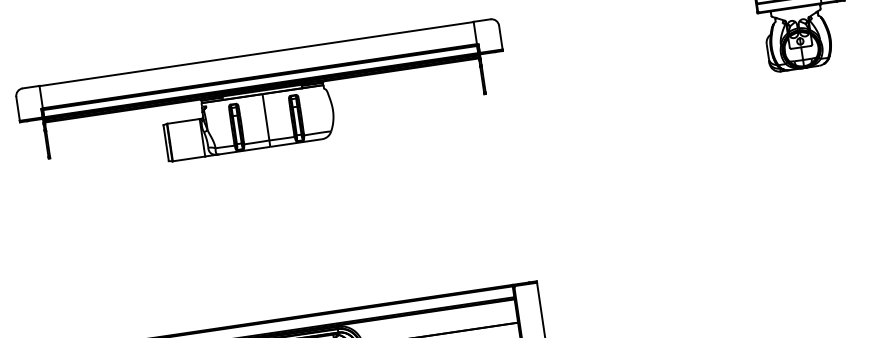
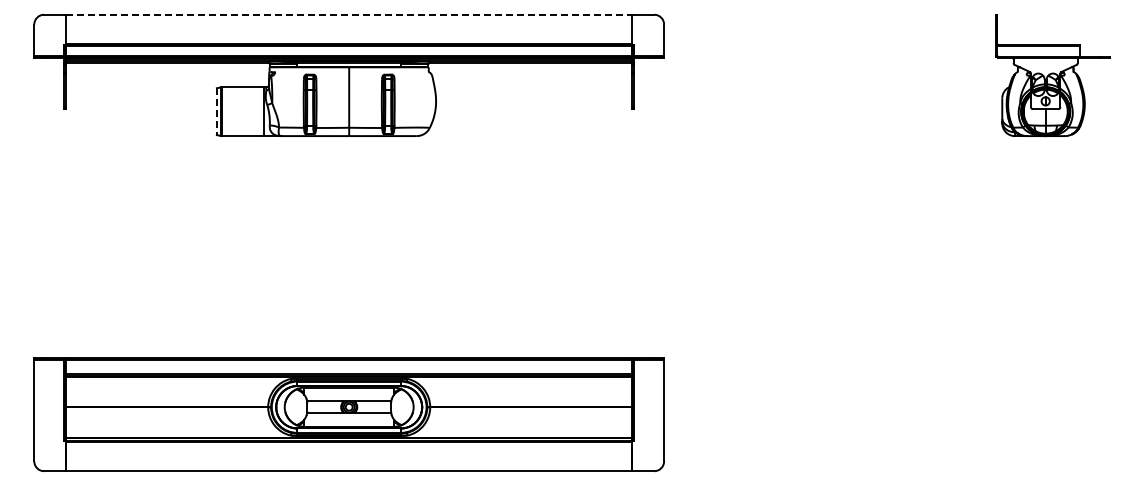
line: (256, 54) -> (349, 15), solid -> dashed
line: (165, 143) -> (216, 112), solid -> dashed

